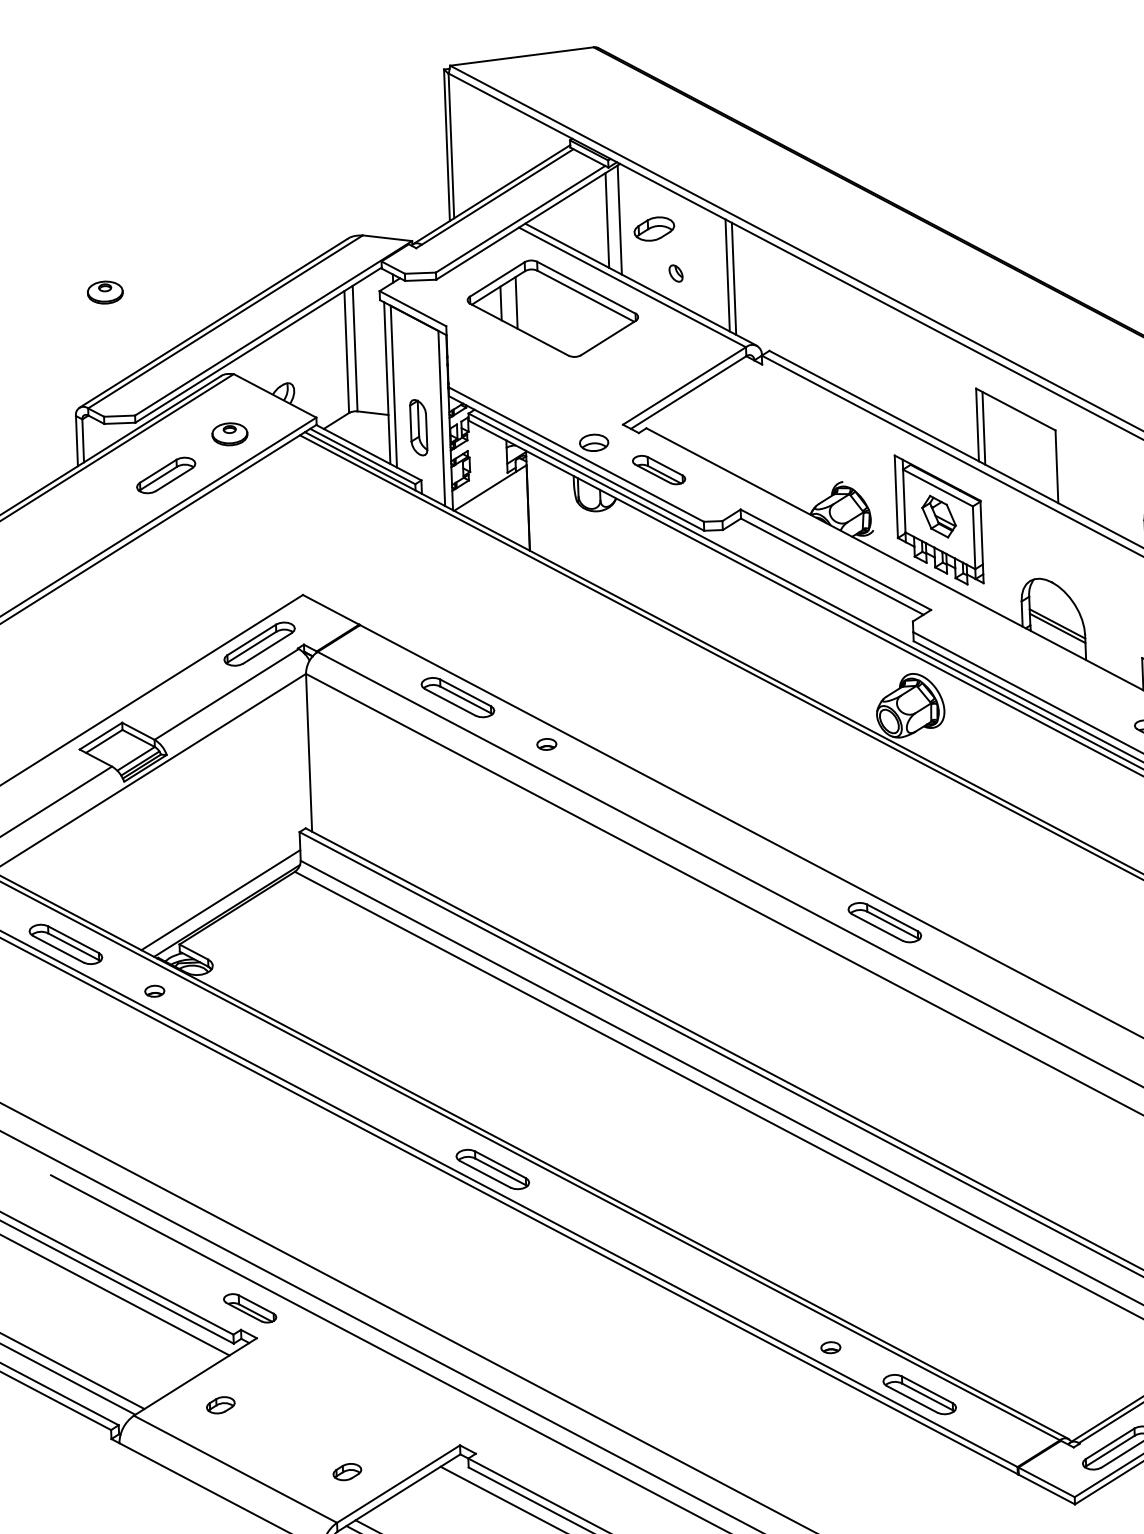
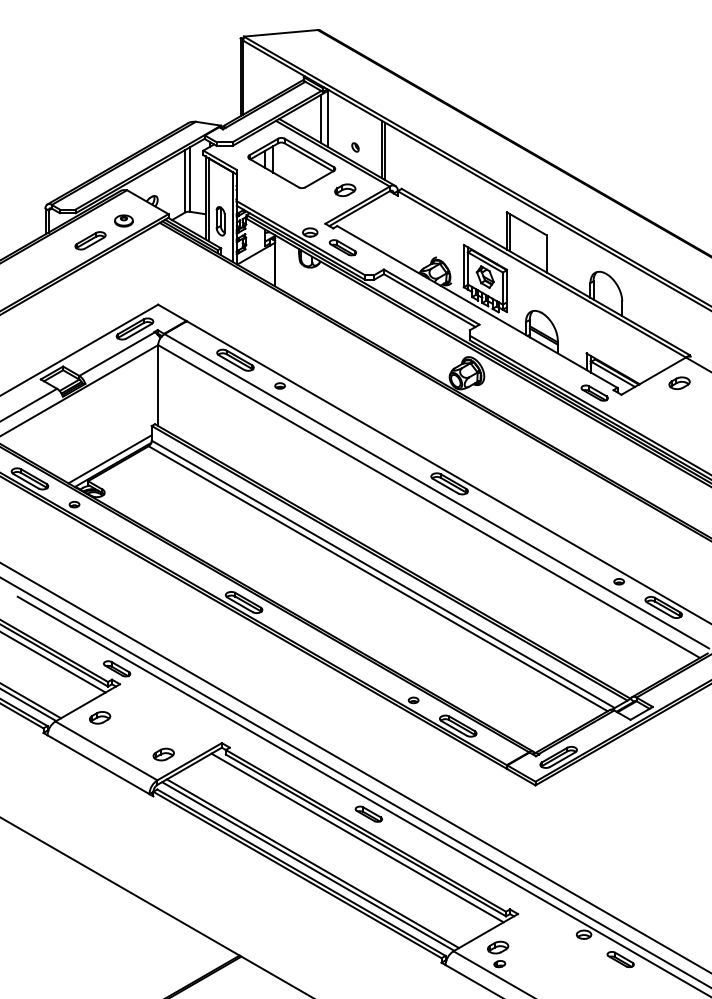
part: (654, 229) -> (345, 190), moved
part: (104, 291) -> (62, 145), removed
part: (221, 1404) -> (100, 717), size x1.43
part: (347, 1471) -> (163, 754), size x1.43

